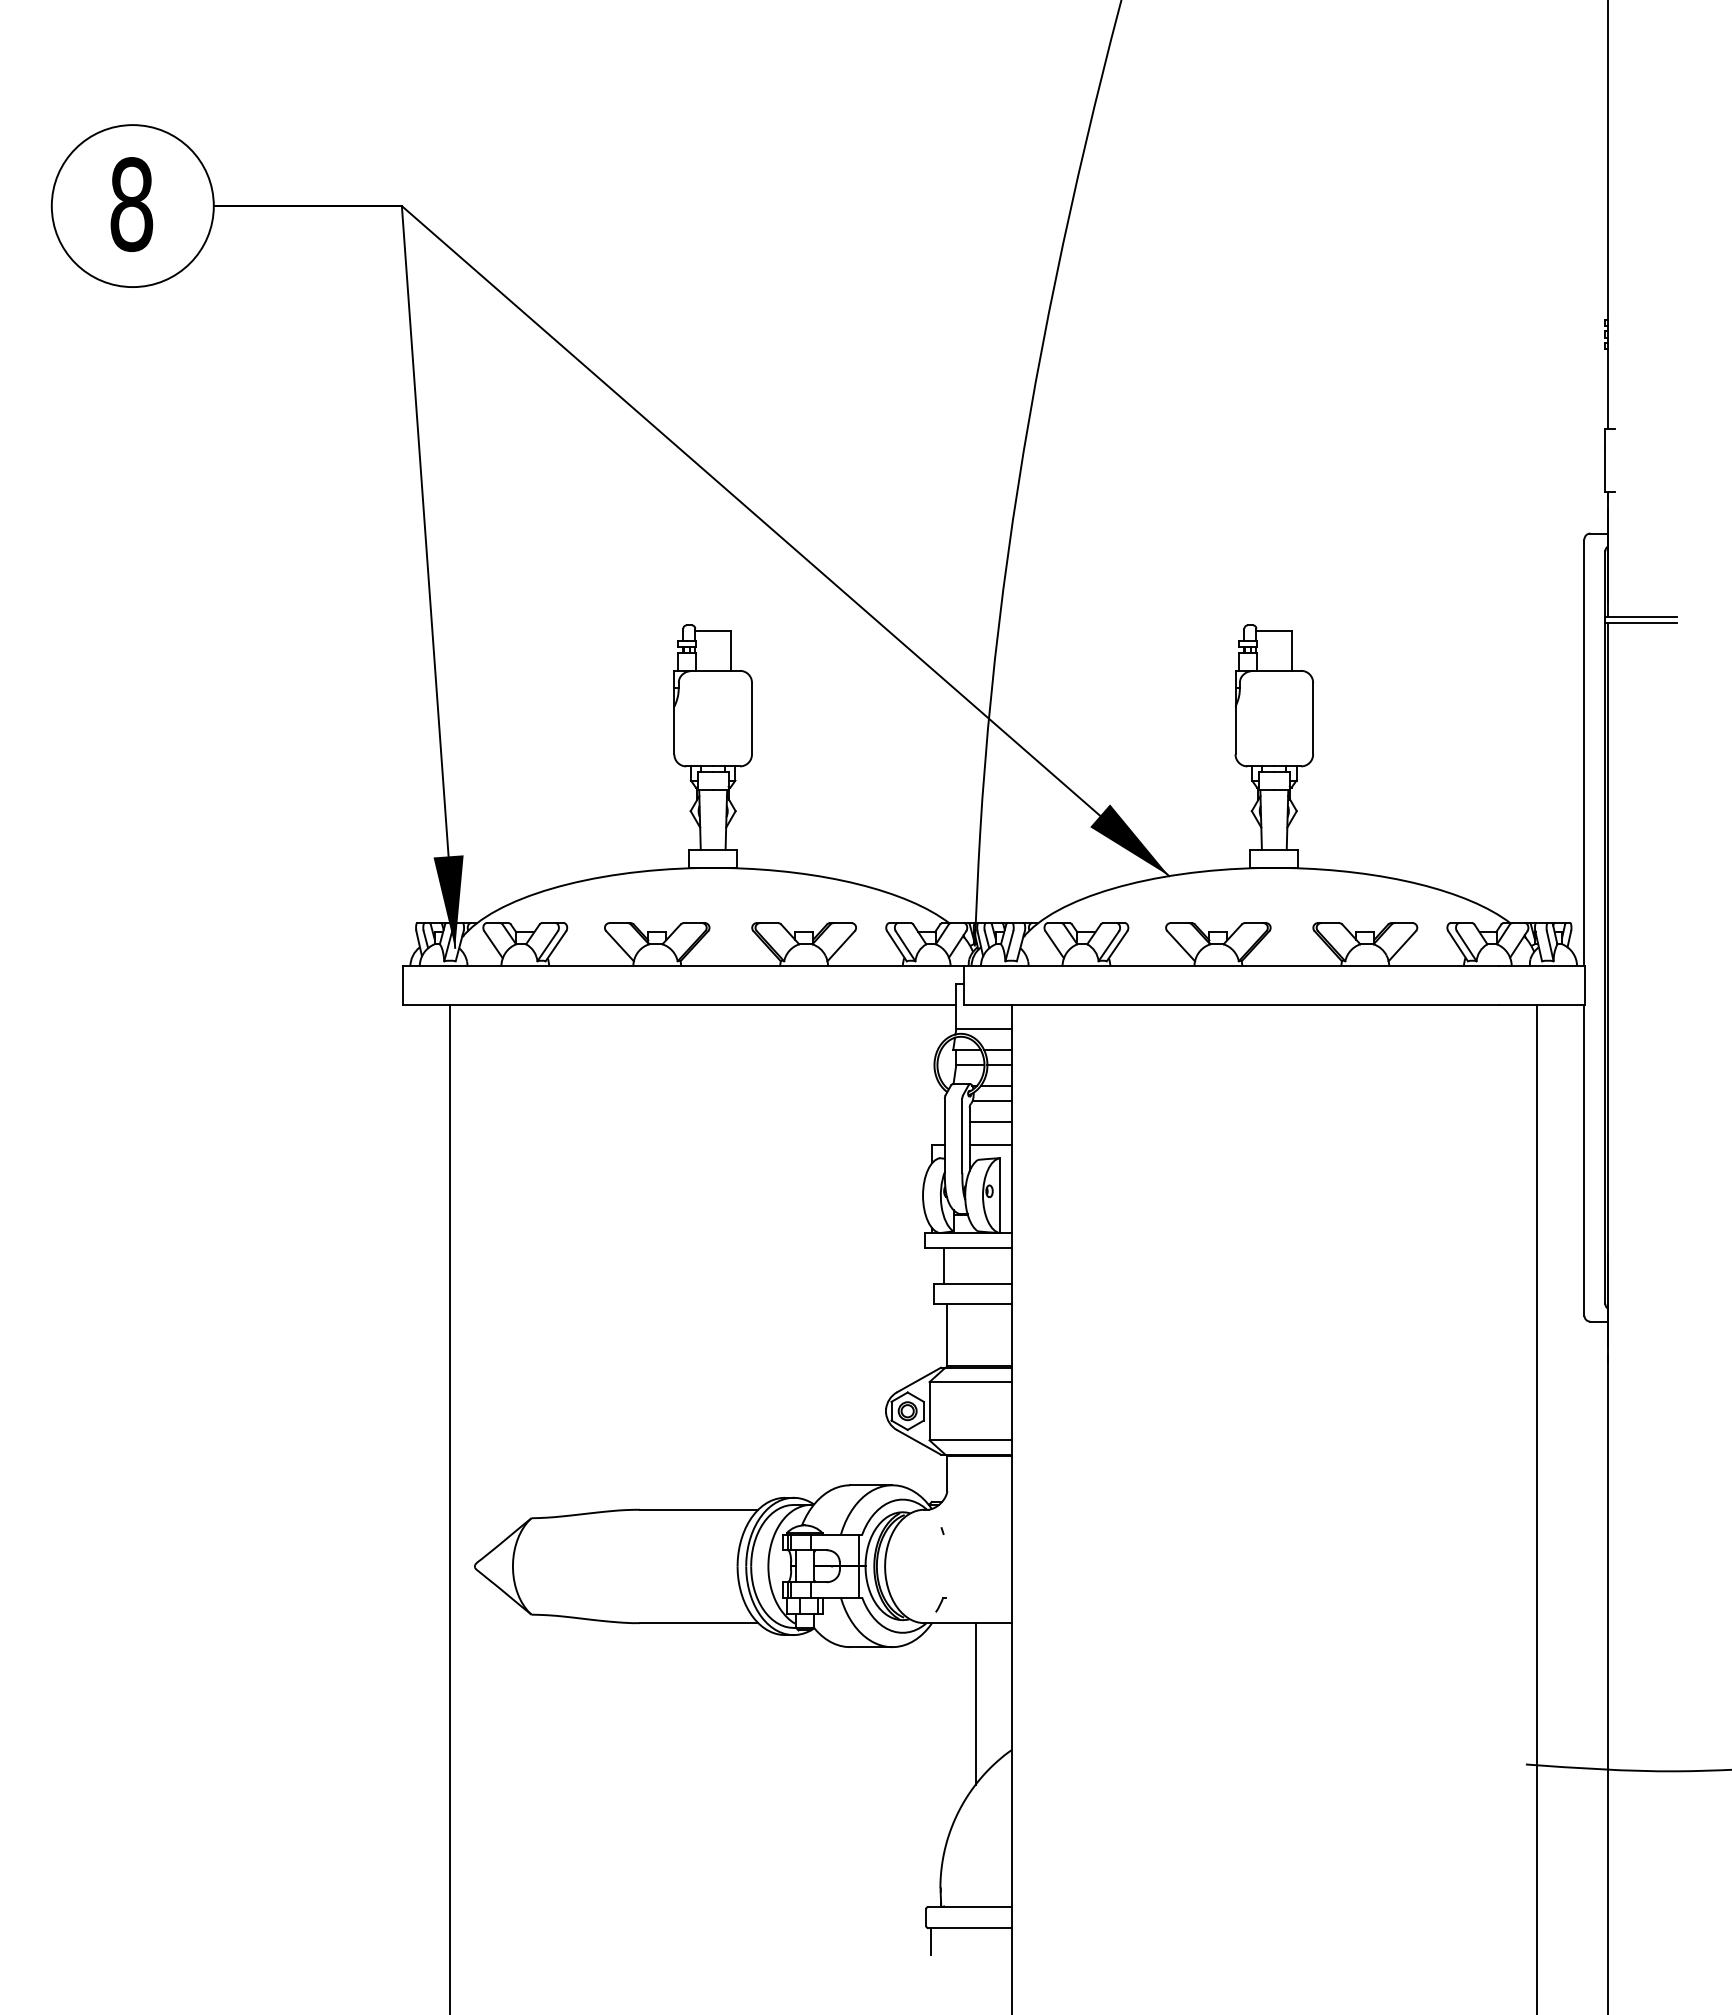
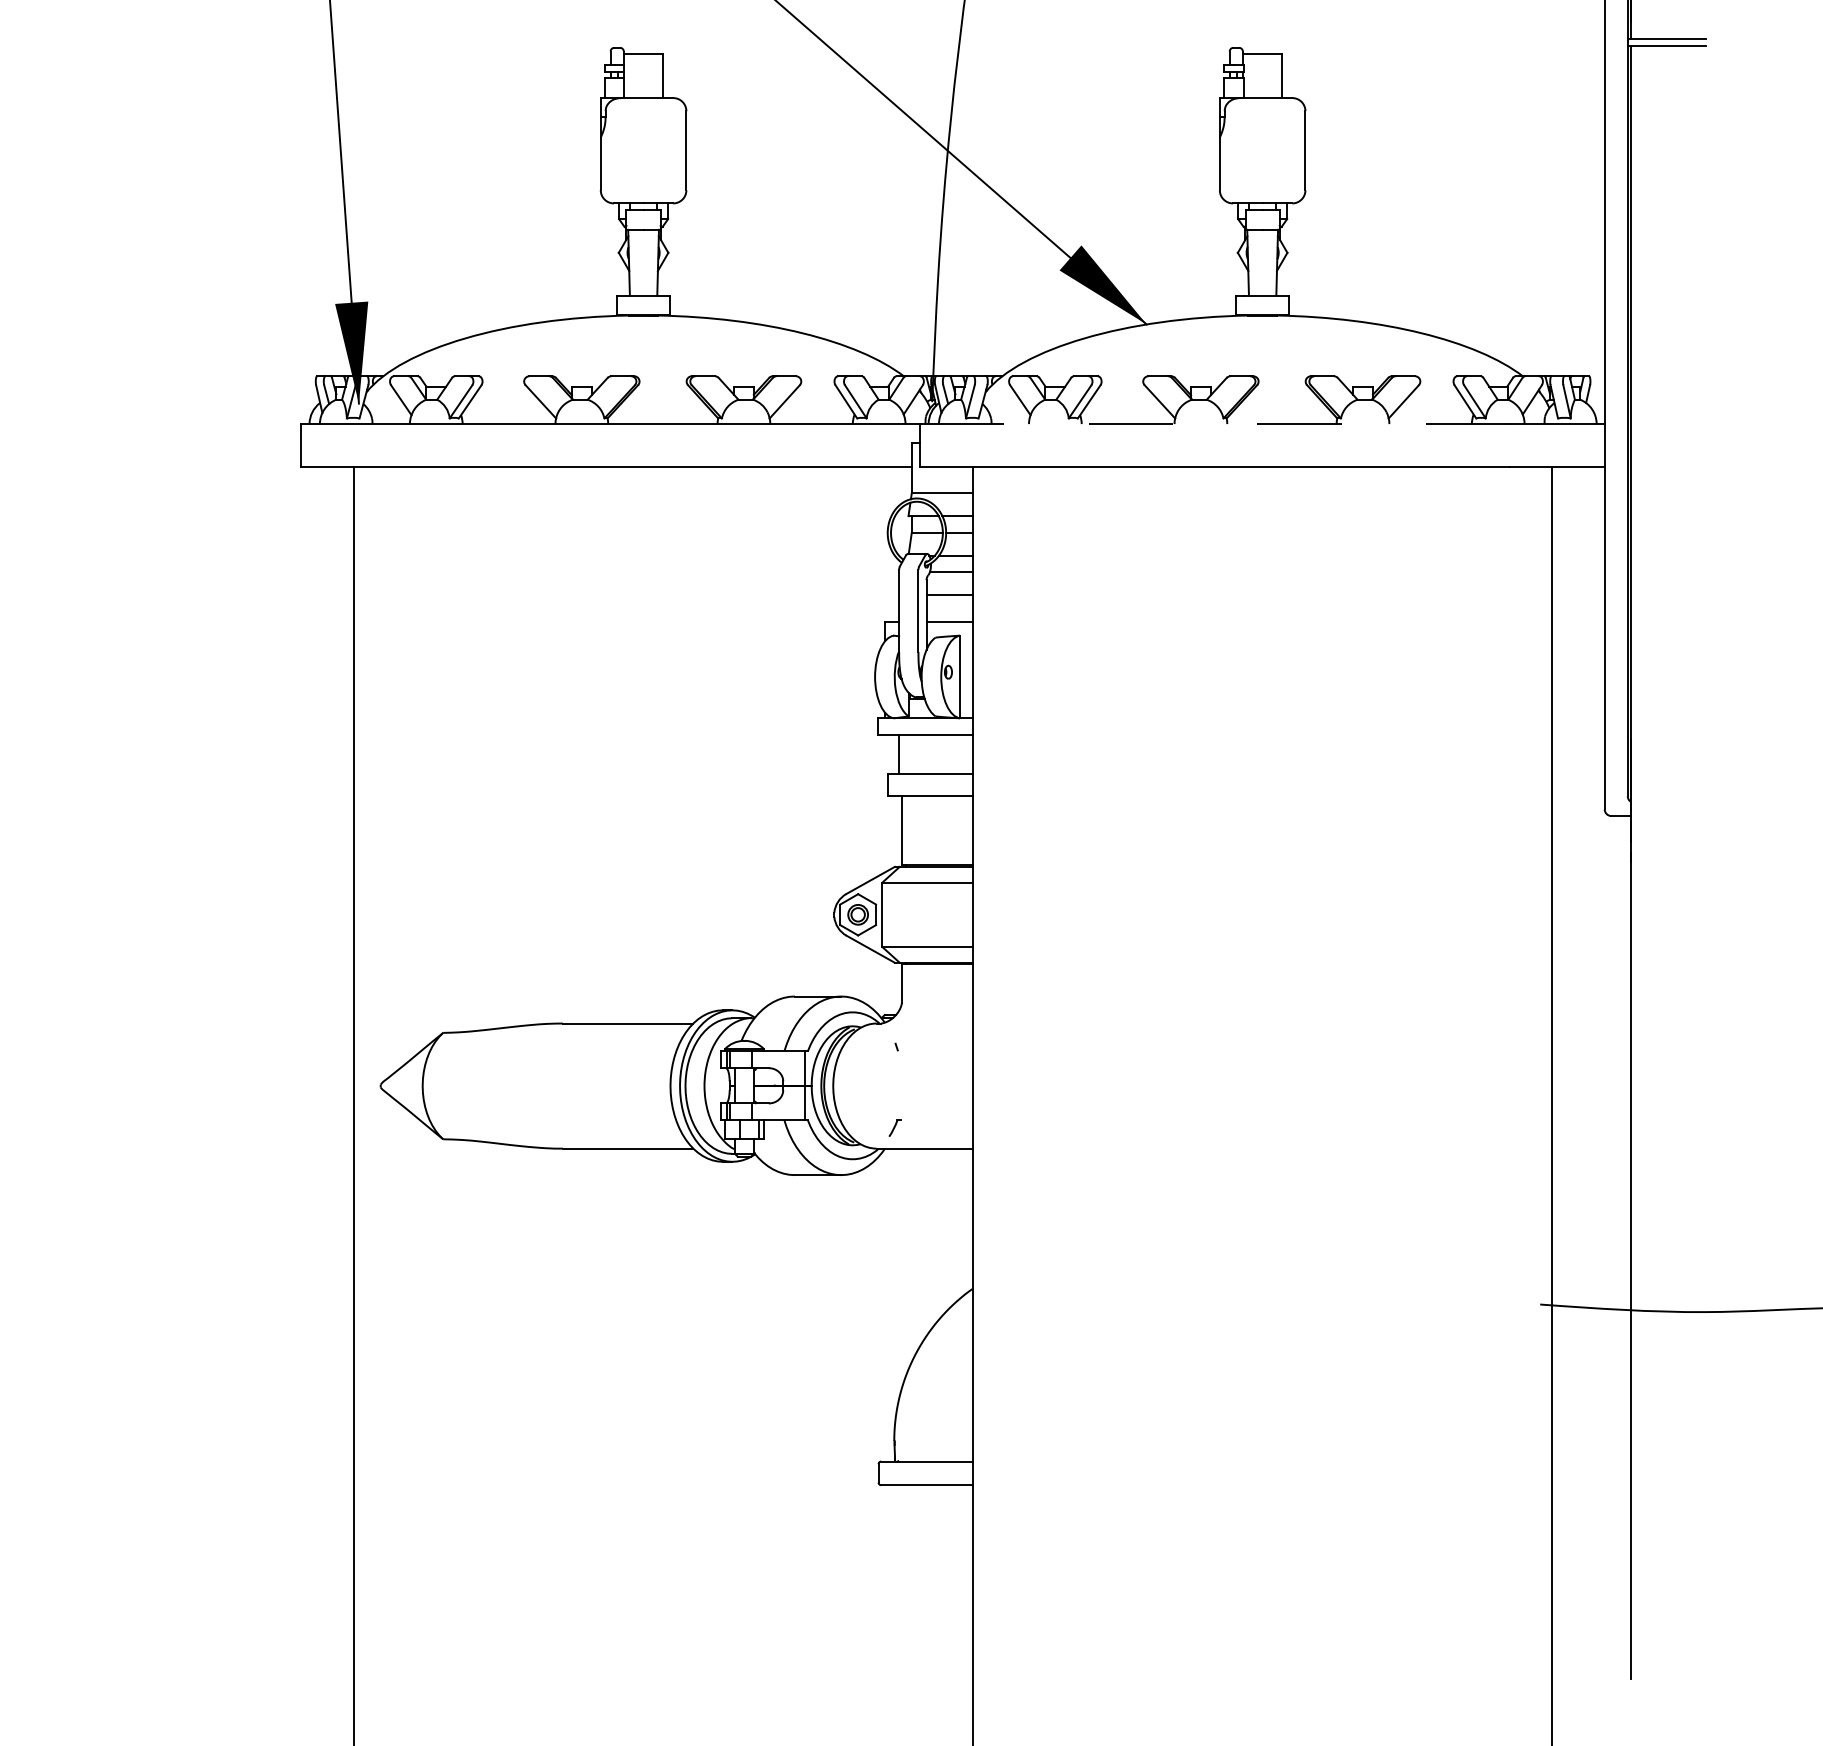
line: (1231, 966) -> (1215, 424), solid -> dashed
line: (975, 1703) -> (932, 1237), removed
line: (931, 1941) -> (884, 1499), removed

